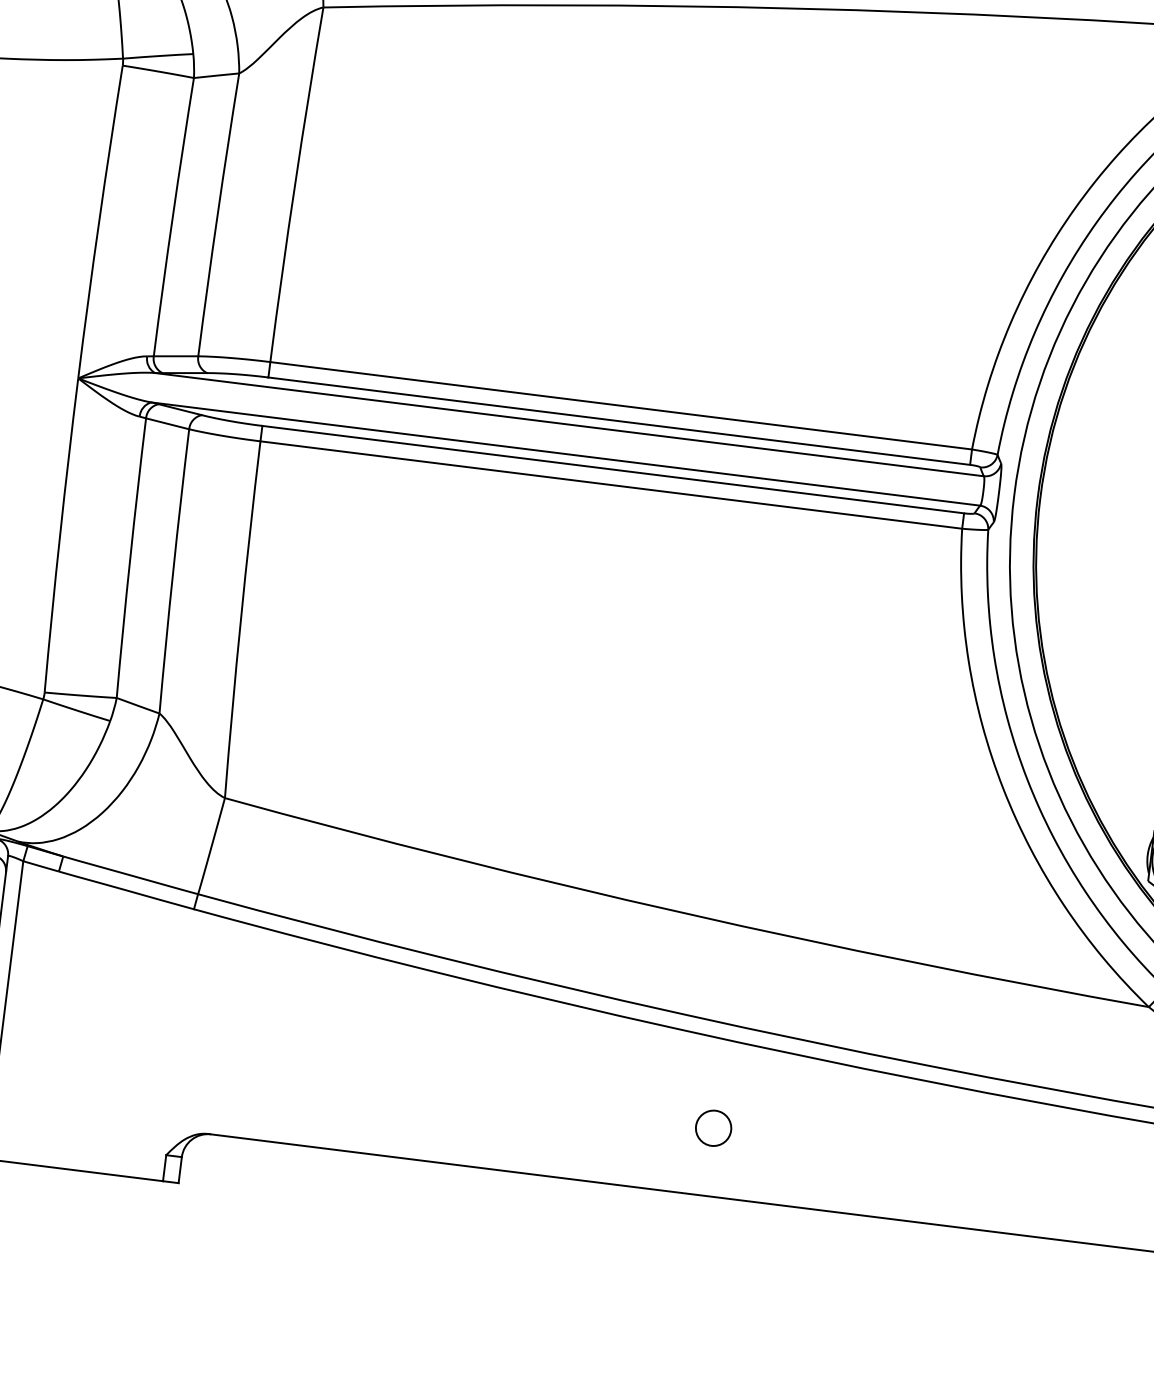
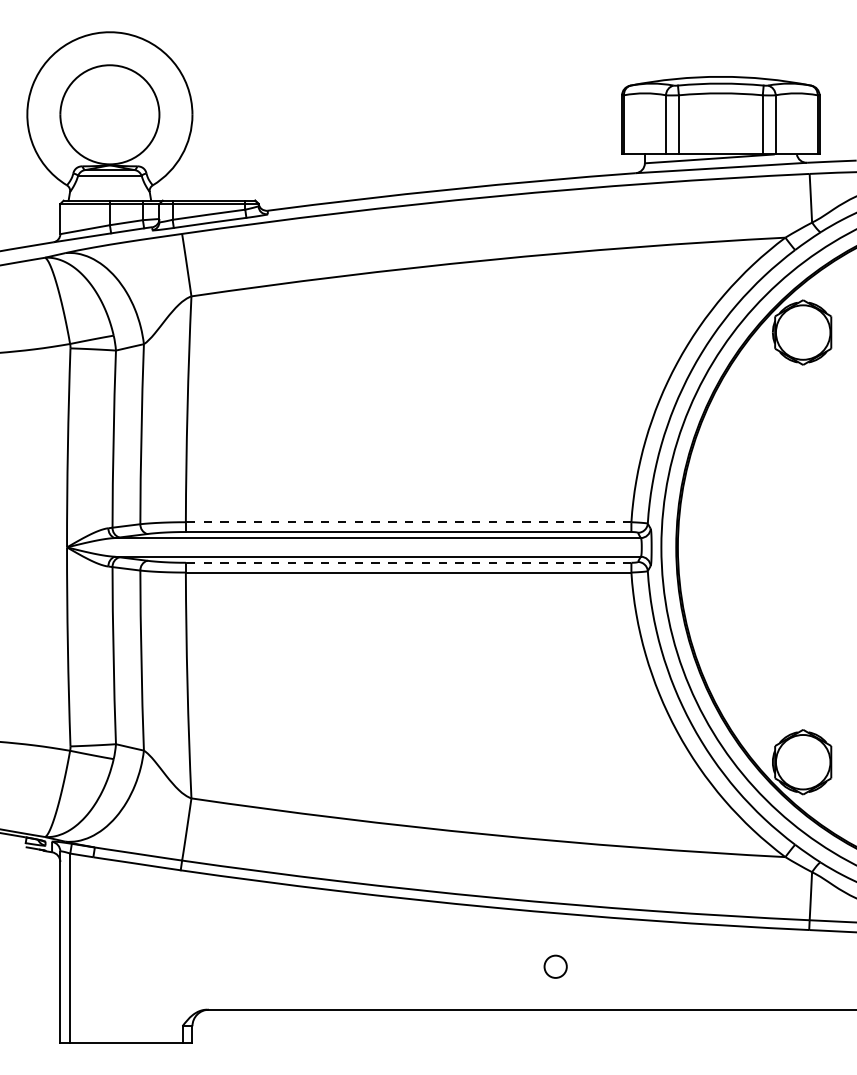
line: (620, 406) -> (408, 522), solid -> dashed
line: (613, 469) -> (408, 562), solid -> dashed
circle: (713, 1127) -> (555, 966), moved

